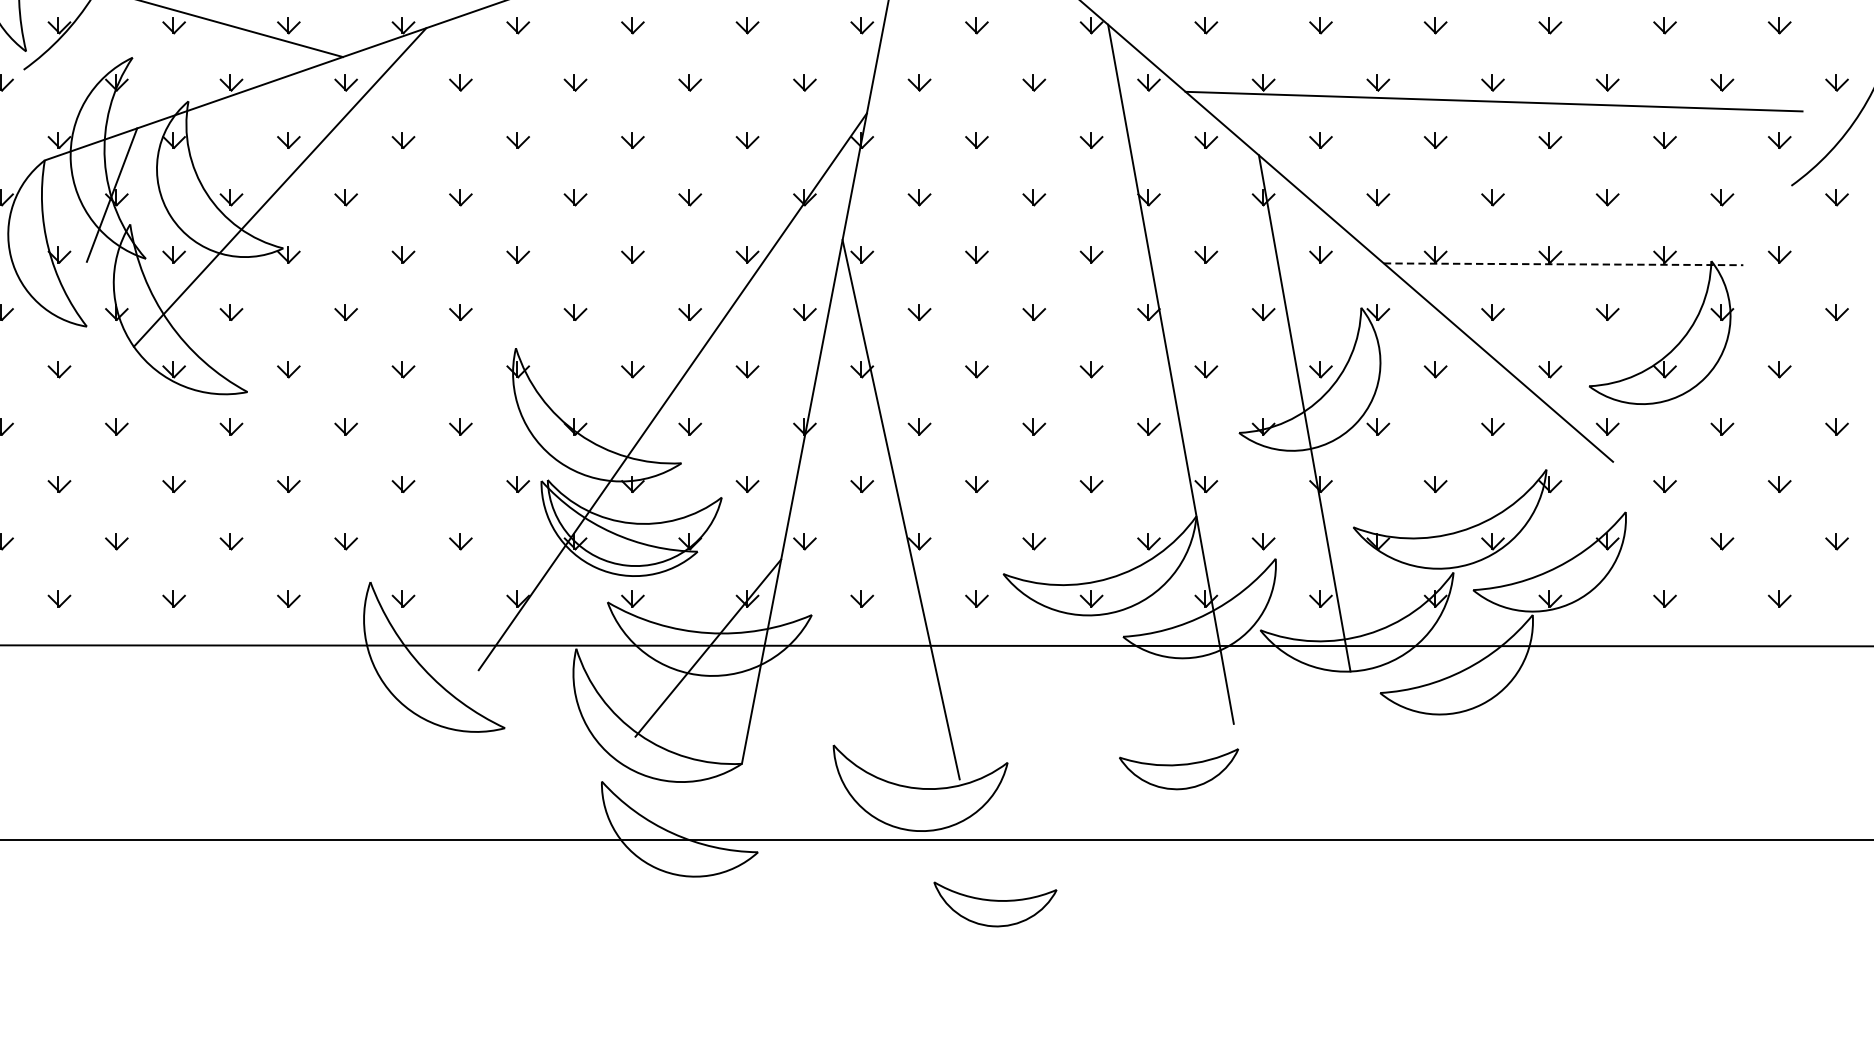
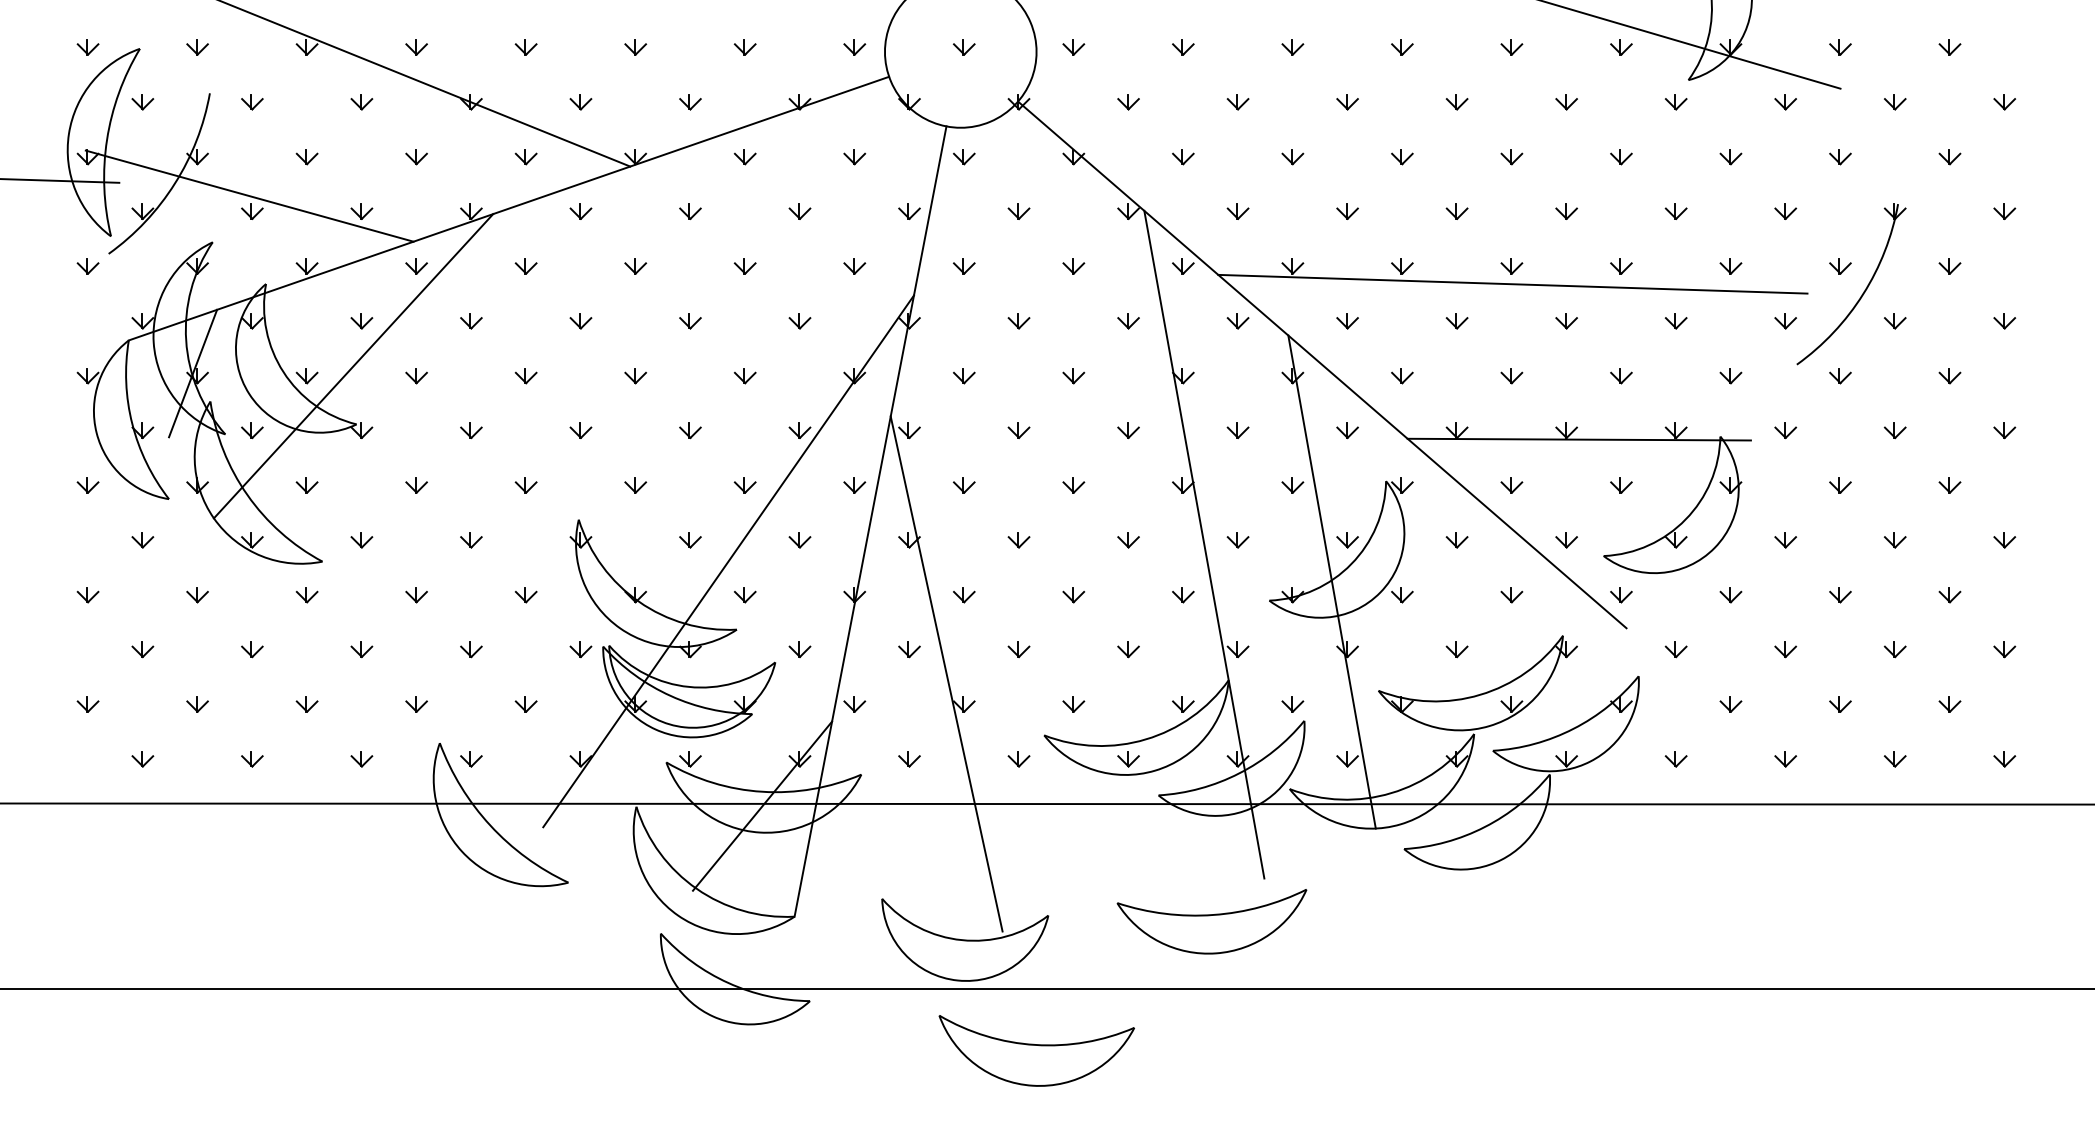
line: (1563, 264) -> (1579, 439), dashed -> solid
part: (1178, 768) -> (1211, 921), size x1.67
part: (995, 903) -> (1036, 1050), size x1.67

